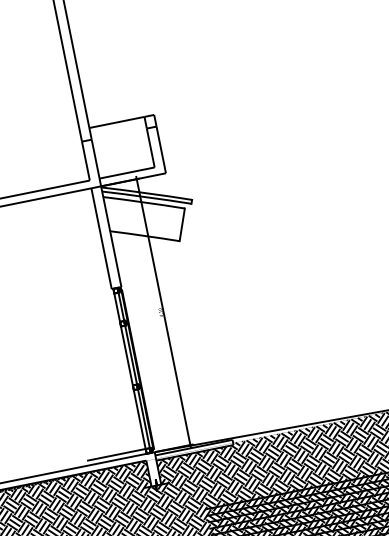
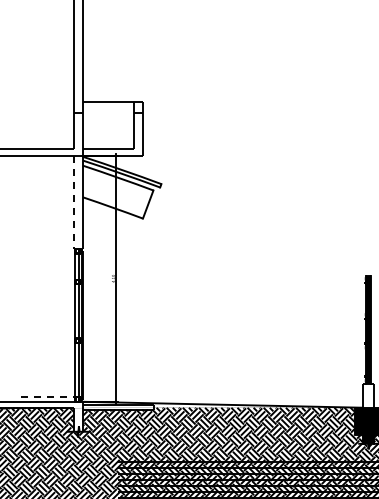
line: (101, 238) -> (73, 202), solid -> dashed
line: (116, 455) -> (48, 397), solid -> dashed

